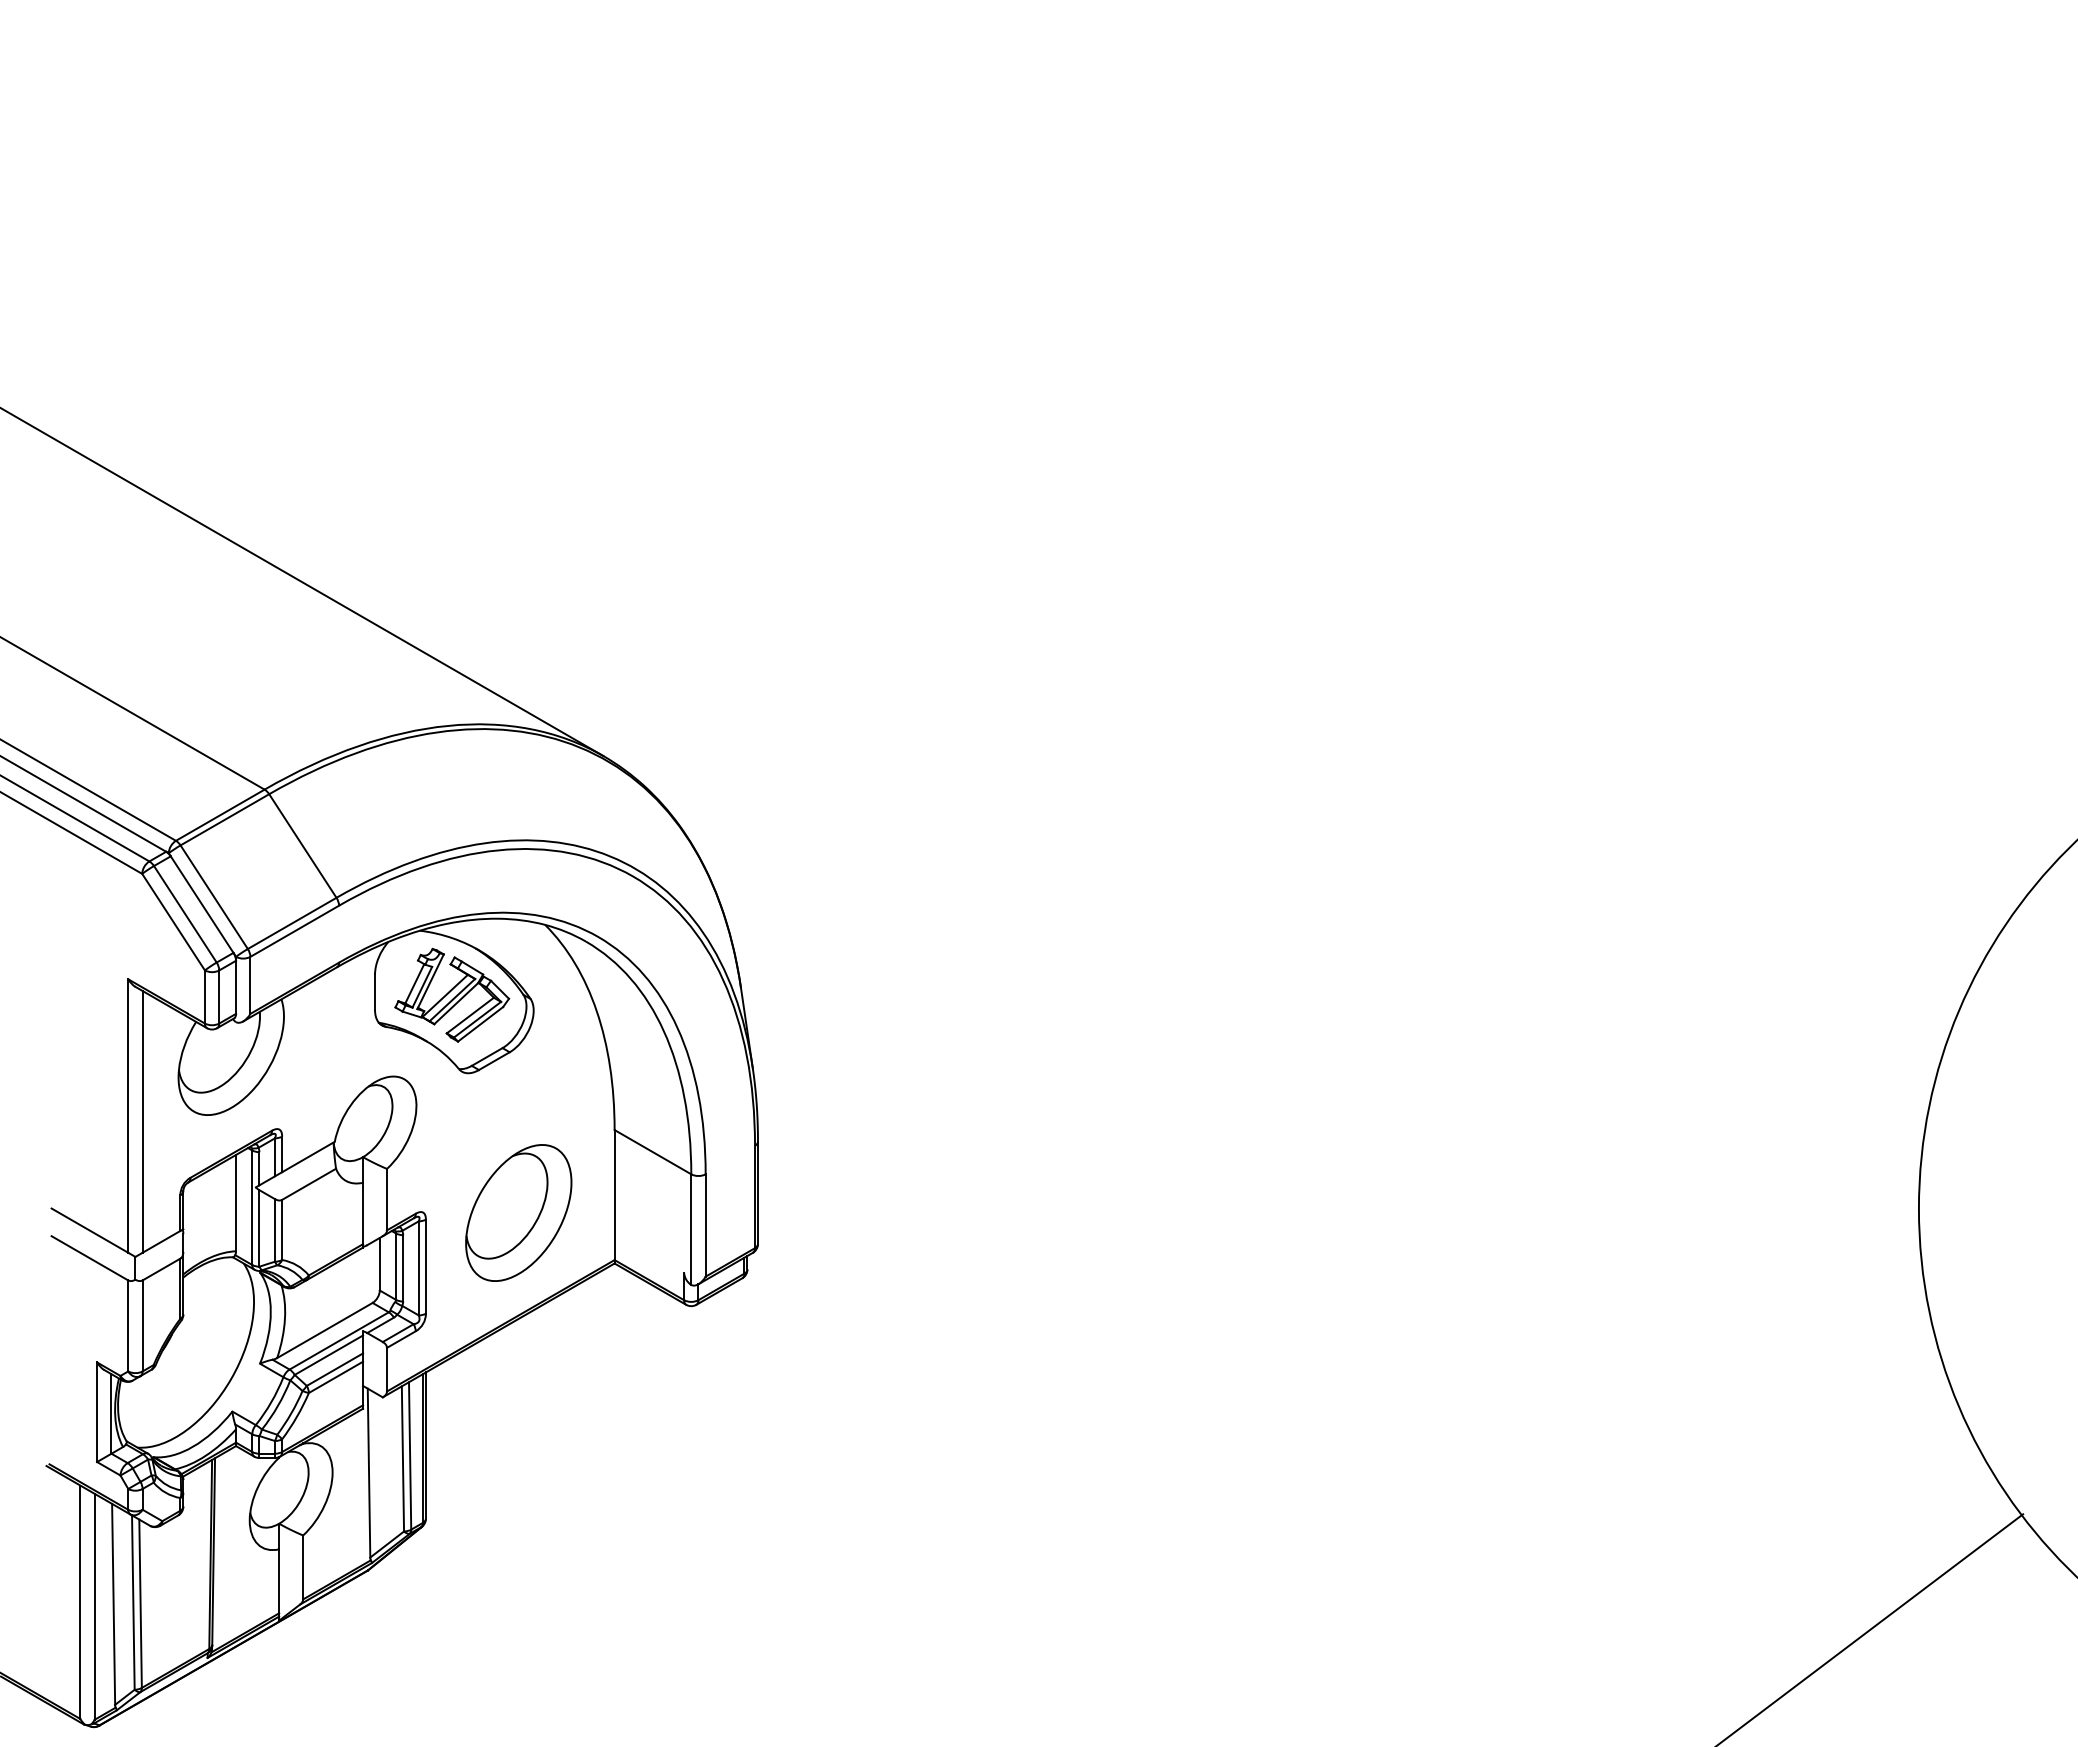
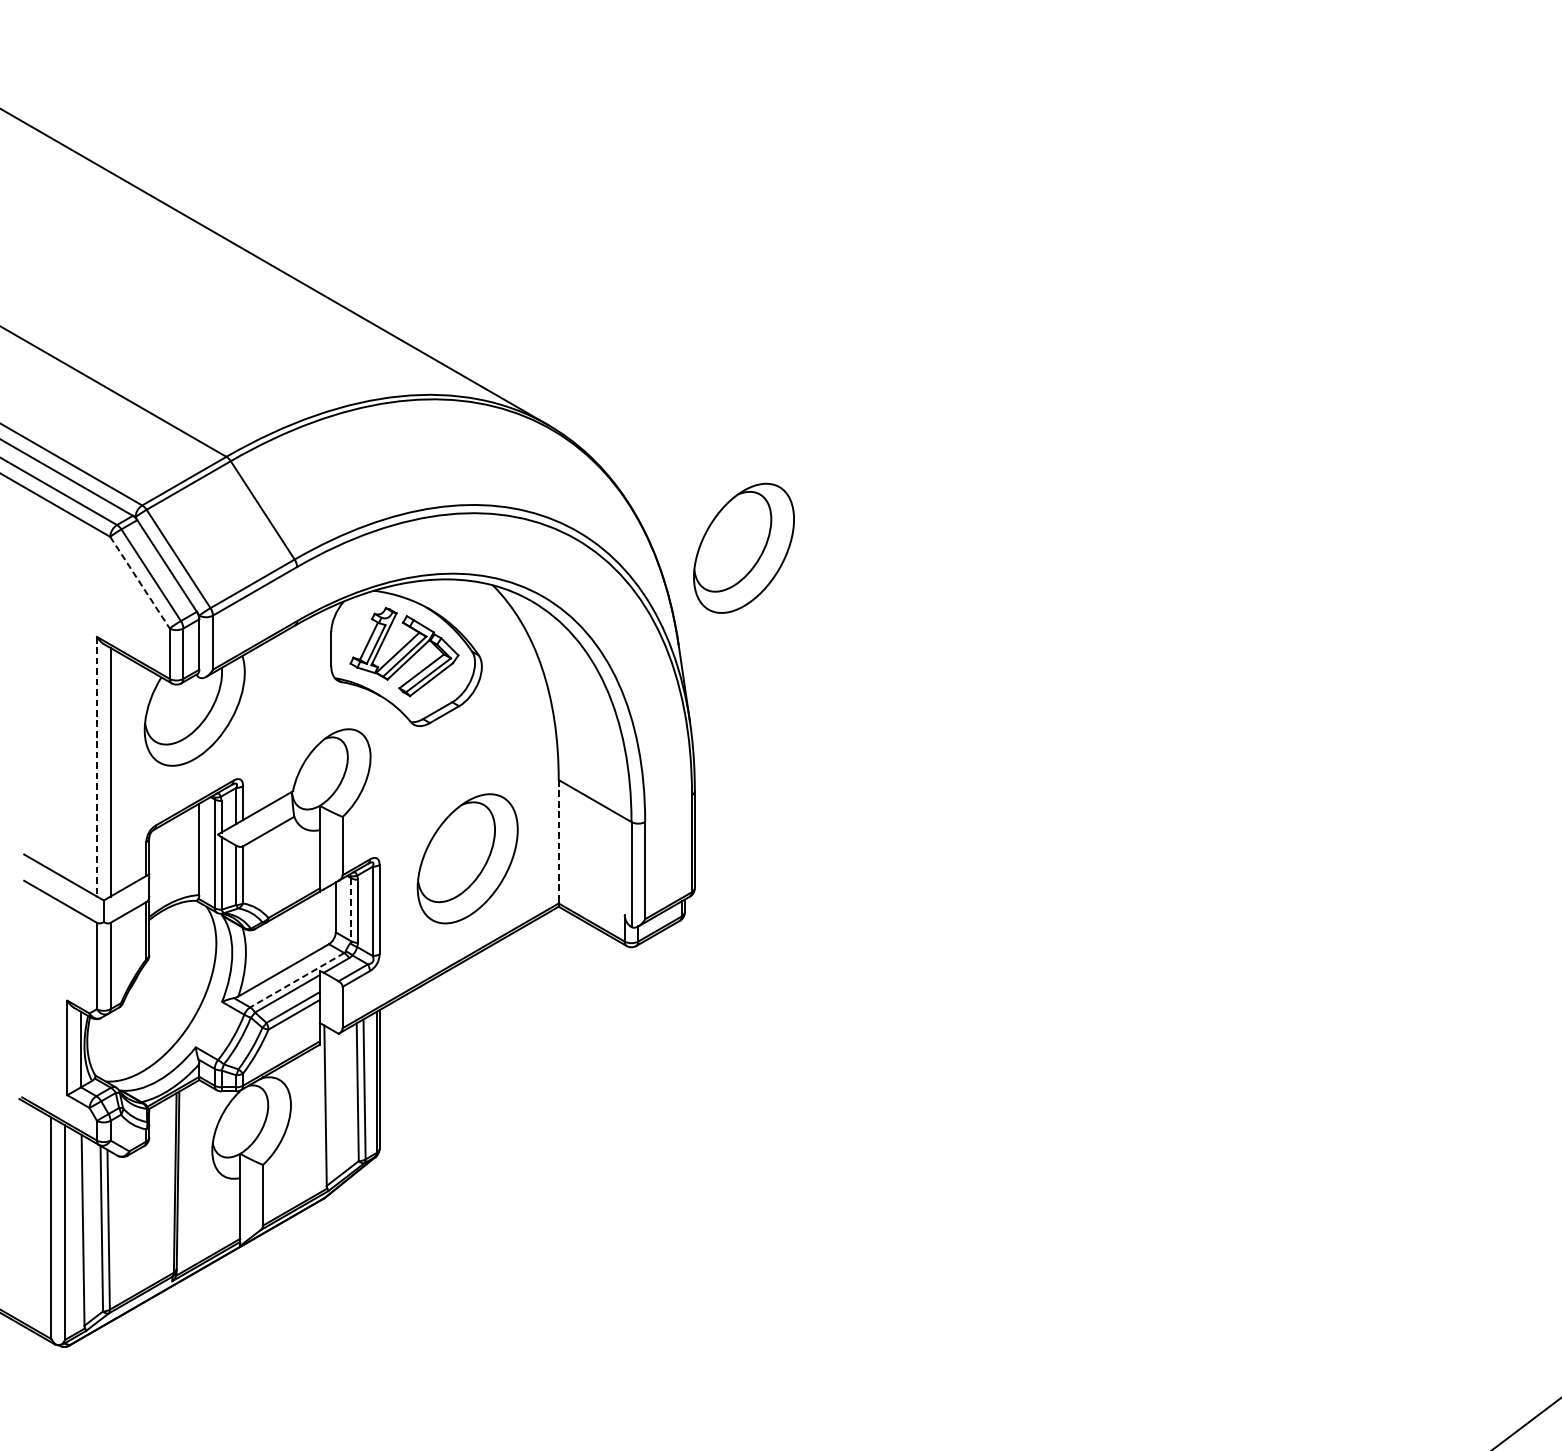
part: (809, 885) -> (743, 547), added
line: (173, 922) -> (139, 582), solid -> dashed
line: (128, 1116) -> (97, 767), solid -> dashed
line: (614, 1195) -> (558, 842), solid -> dashed
line: (396, 1267) -> (351, 910), solid -> dashed
line: (338, 1341) -> (296, 980), solid -> dashed

